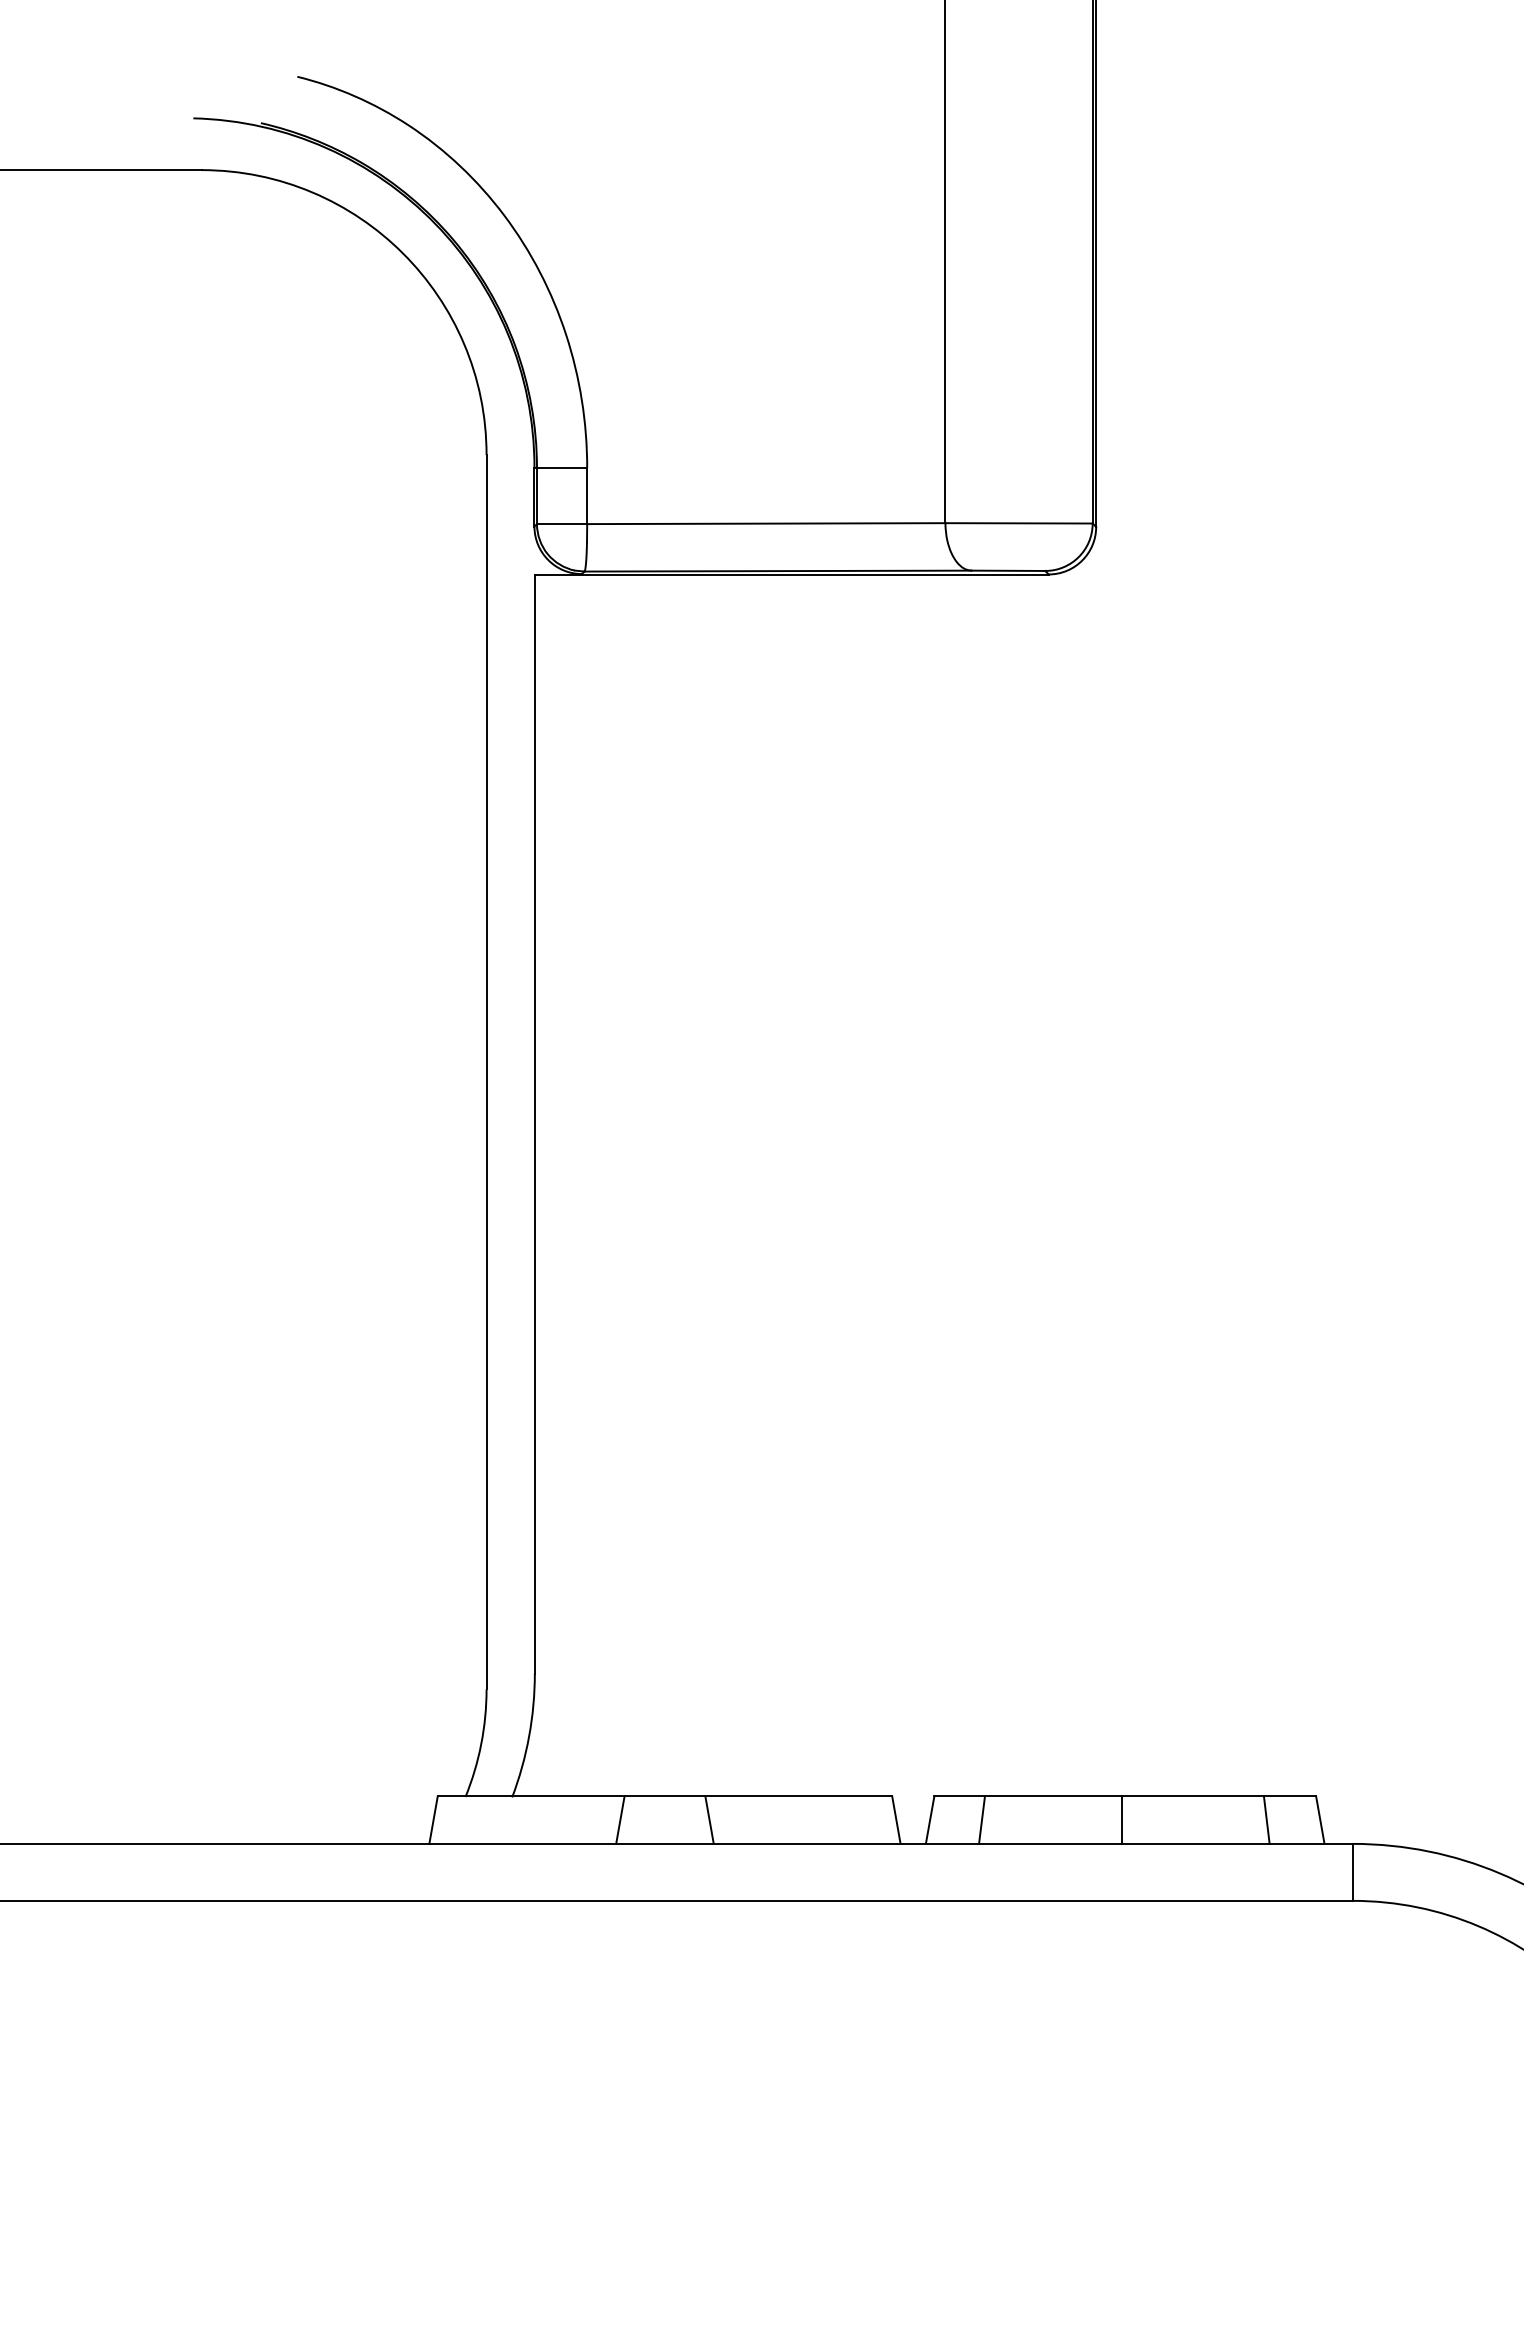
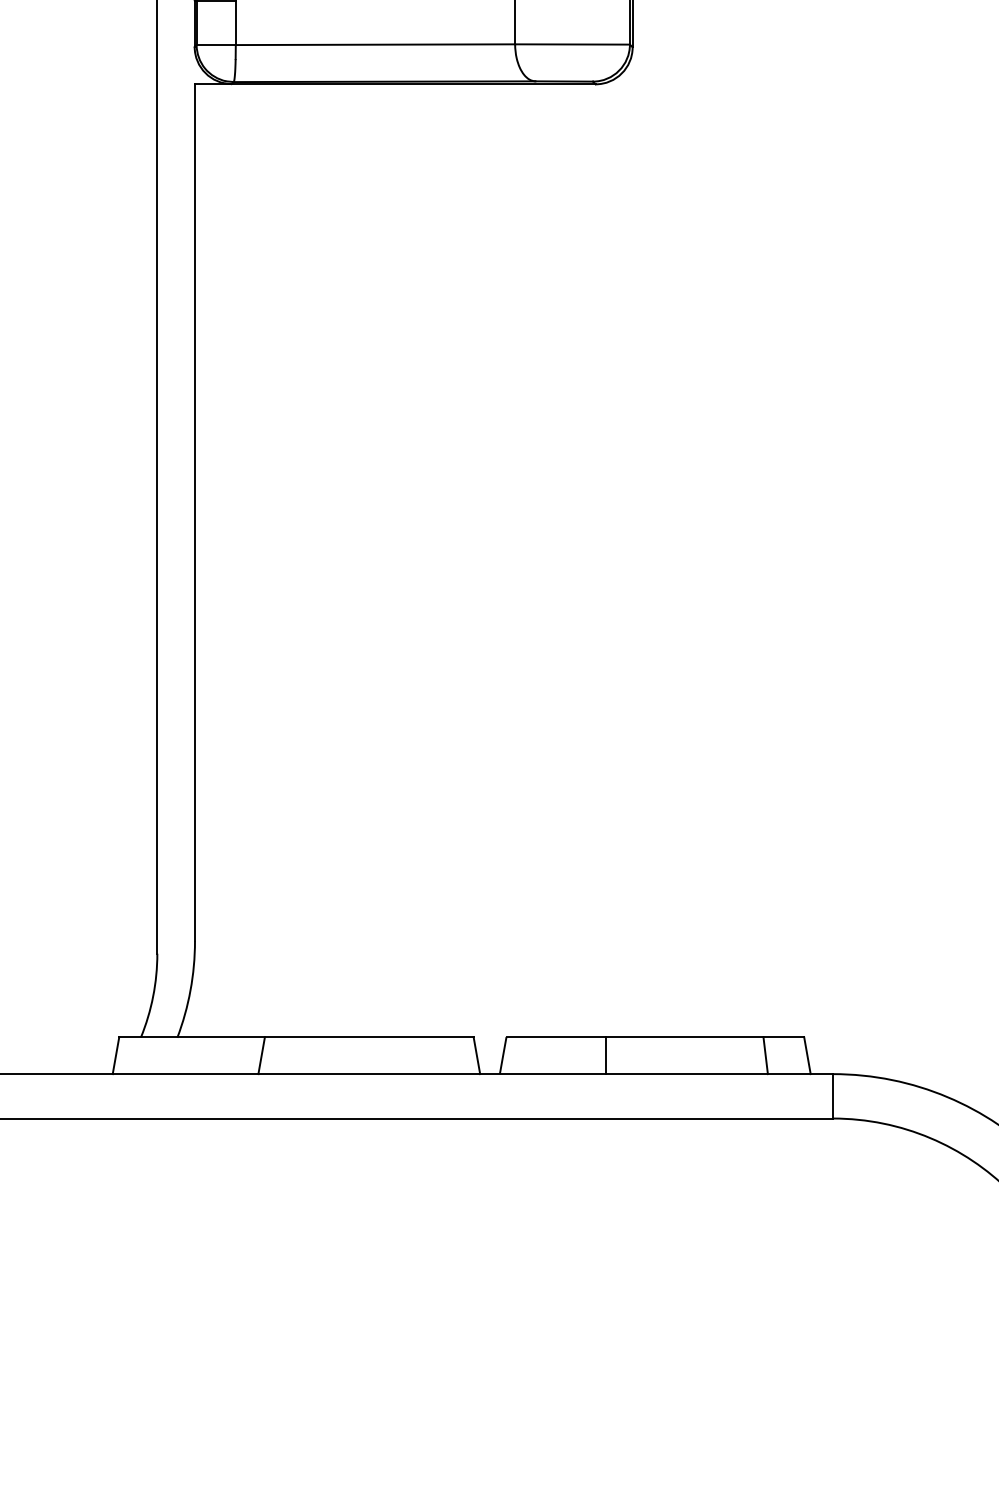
line: (709, 1819) -> (331, 1055), removed
line: (981, 1819) -> (543, 1055), removed
line: (1122, 1819) -> (605, 1055), moved

